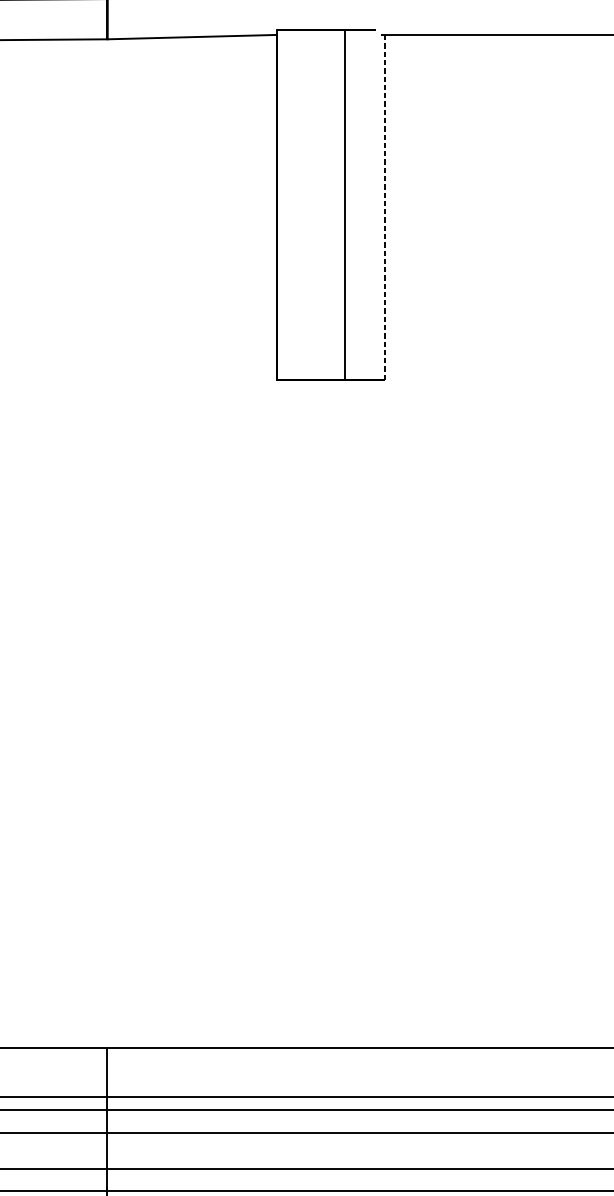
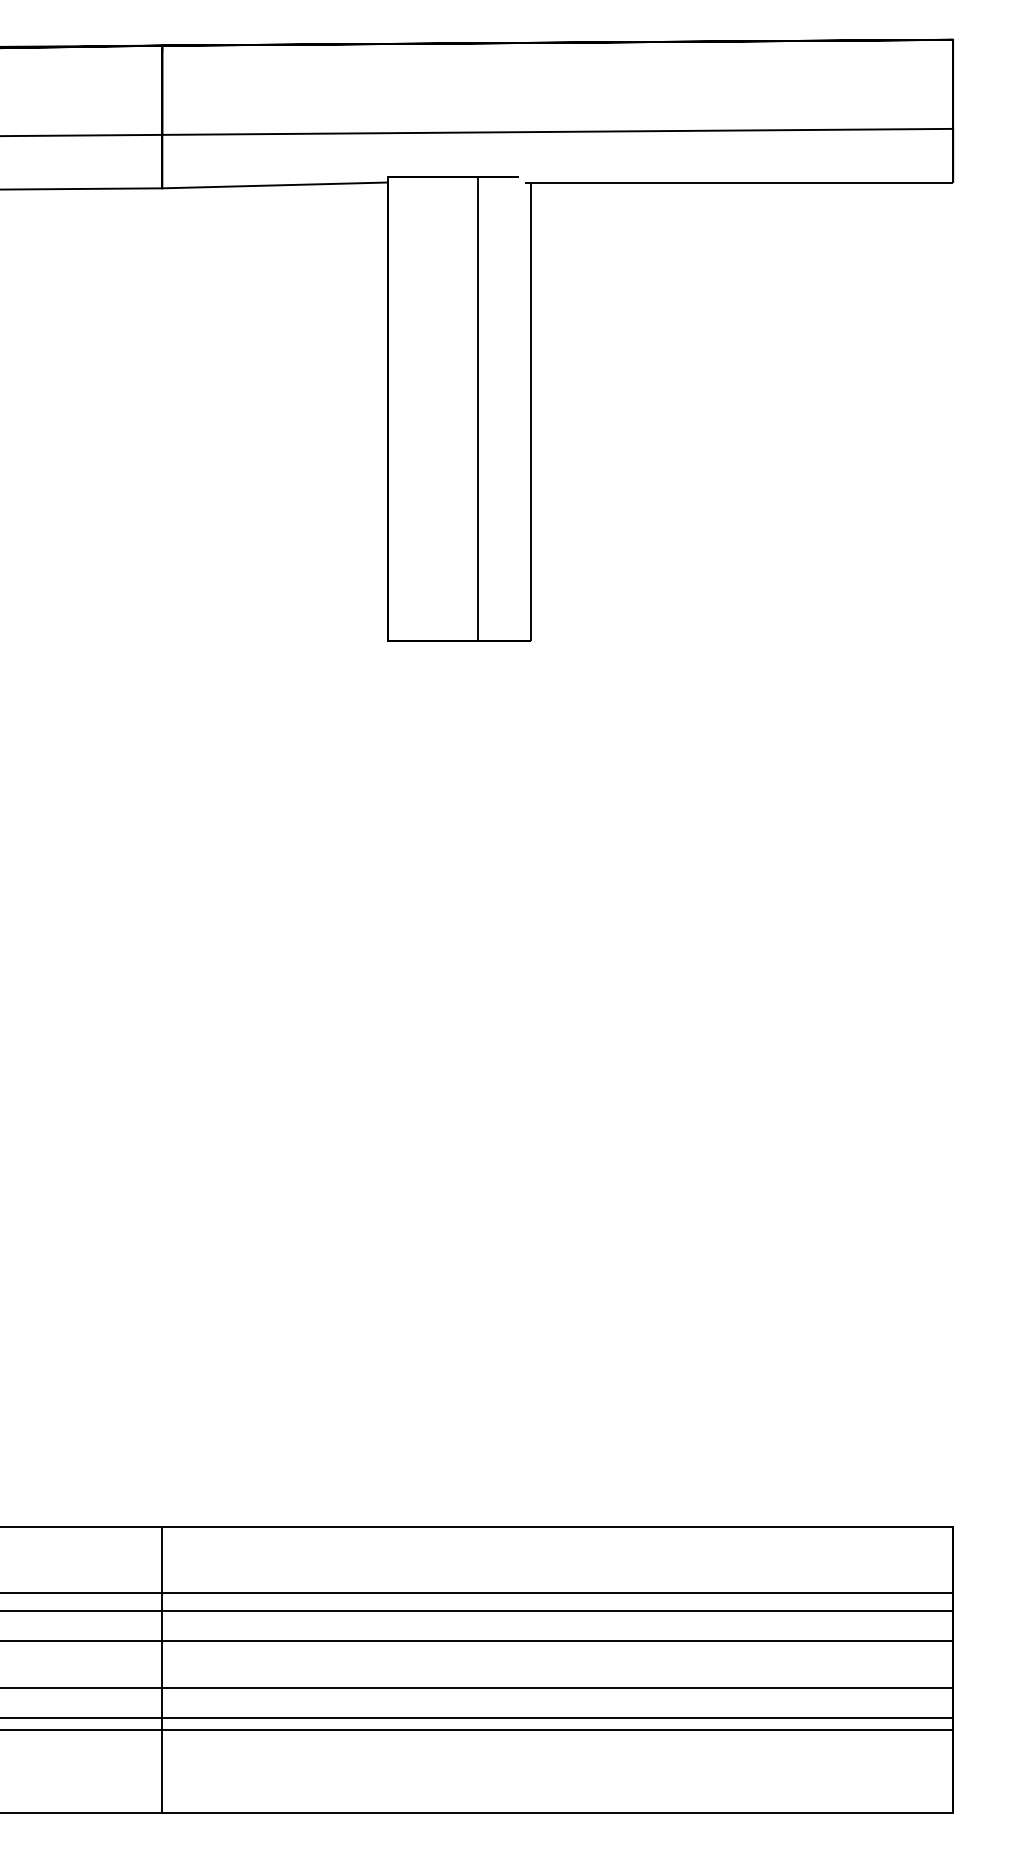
line: (385, 207) -> (531, 411), dashed -> solid

